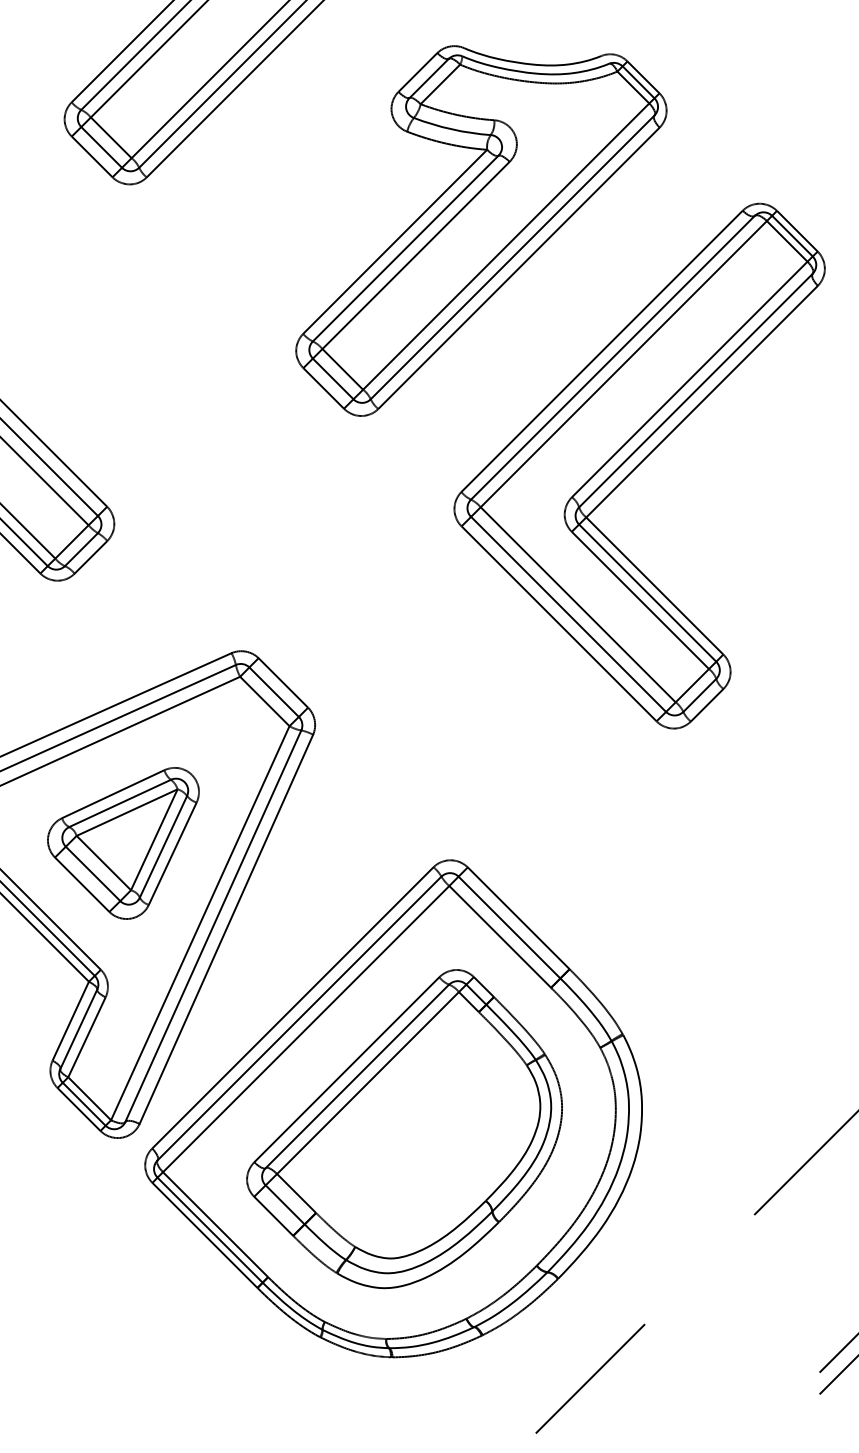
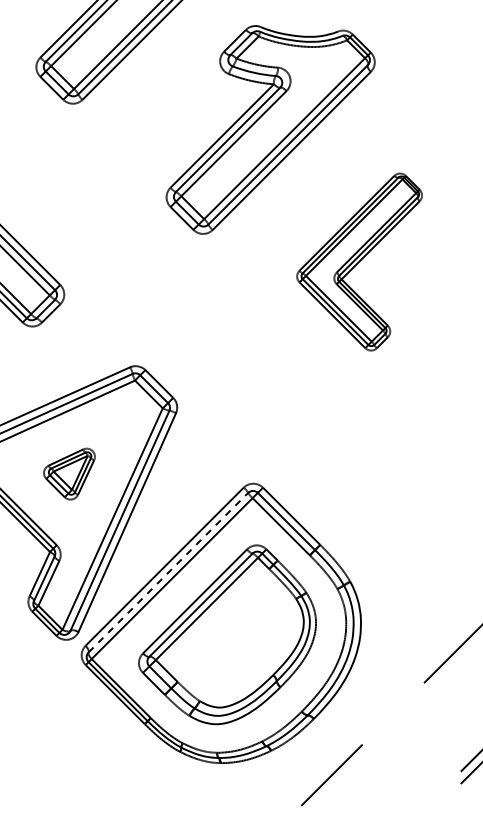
part: (639, 465) -> (359, 261), size x0.6
part: (123, 842) -> (69, 473), size x0.6
line: (299, 1018) -> (168, 572), solid -> dashed

